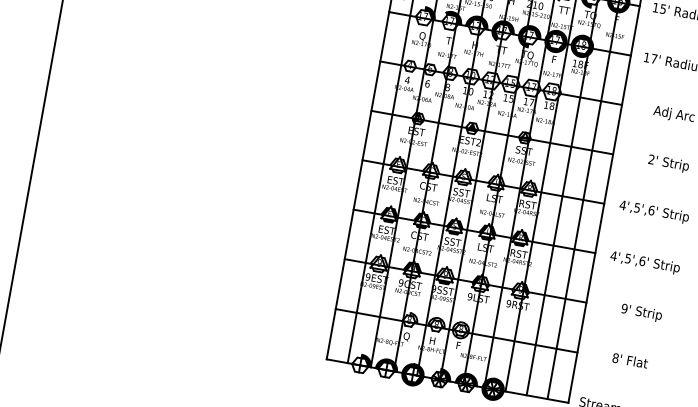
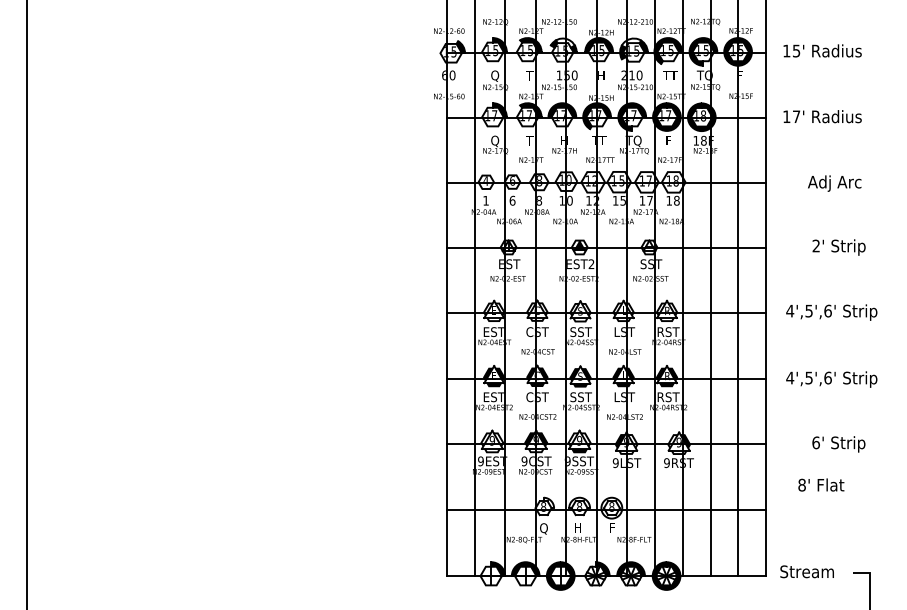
text: (407, 79) -> (485, 200), 4 -> 1
text: (624, 308) -> (815, 442), 9' -> 6'
text: (630, 360) -> (821, 484), moved

